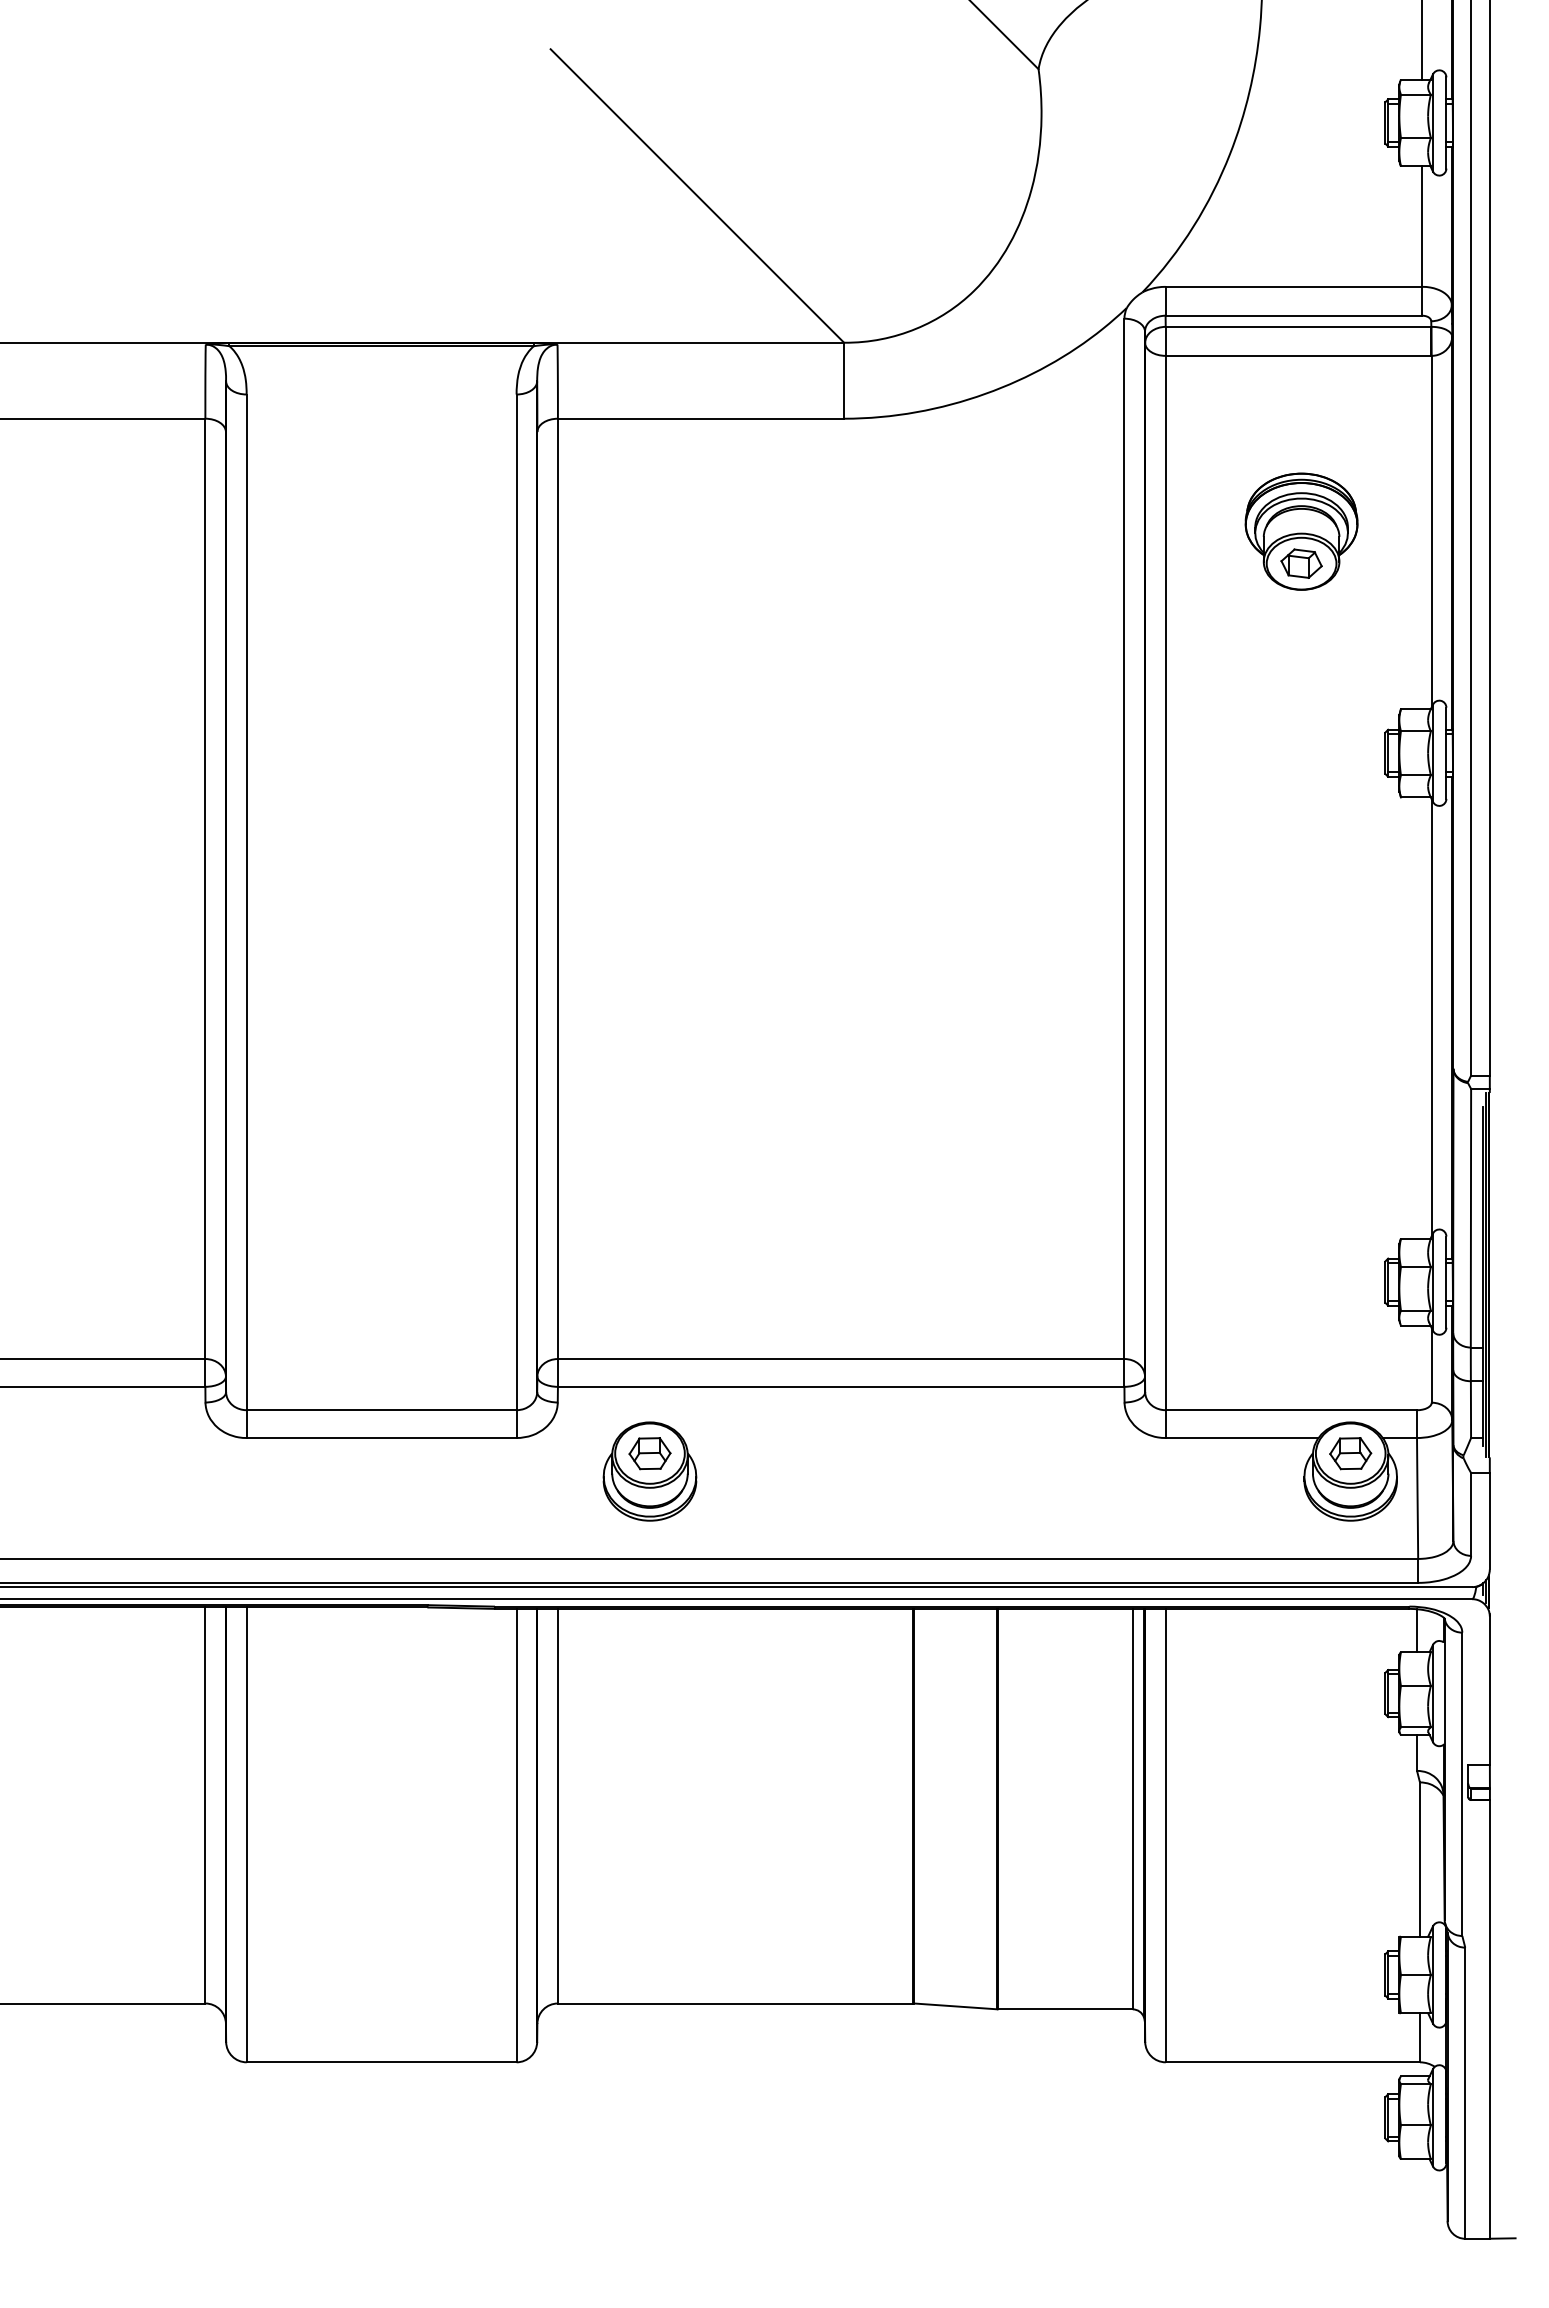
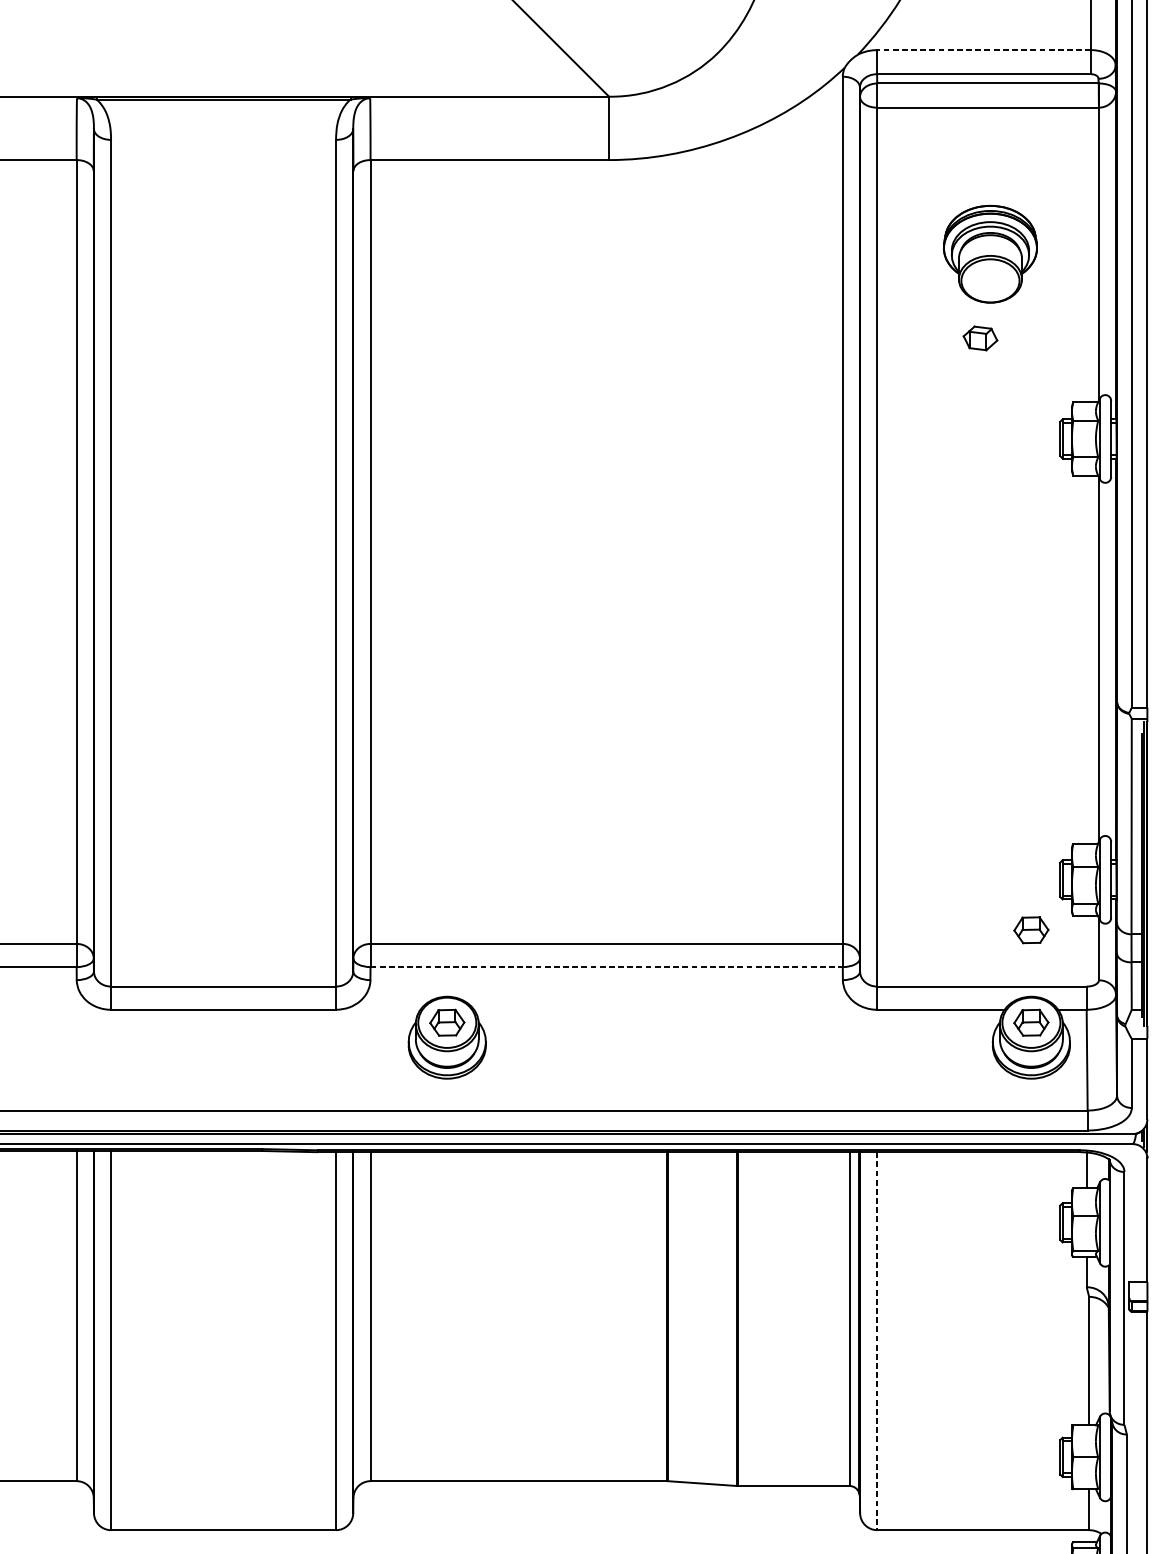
line: (1293, 286) -> (983, 49), solid -> dashed
part: (1301, 563) -> (980, 338), moved
part: (1350, 1342) -> (1031, 930), added
line: (841, 1386) -> (606, 966), solid -> dashed
line: (1165, 1835) -> (877, 1341), solid -> dashed

